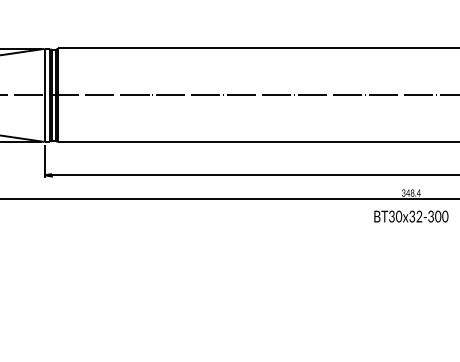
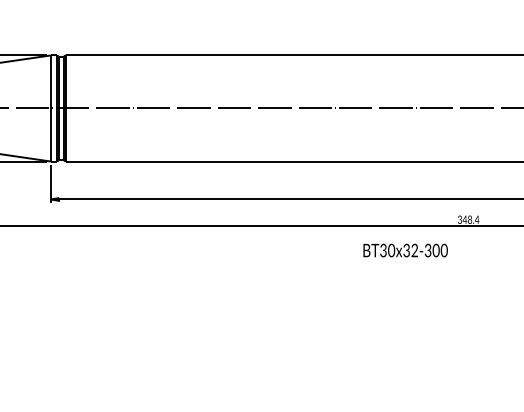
text: (411, 216) -> (405, 250), moved

